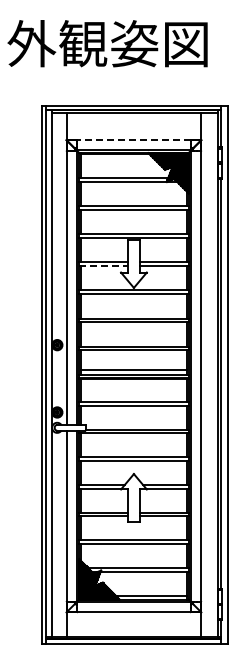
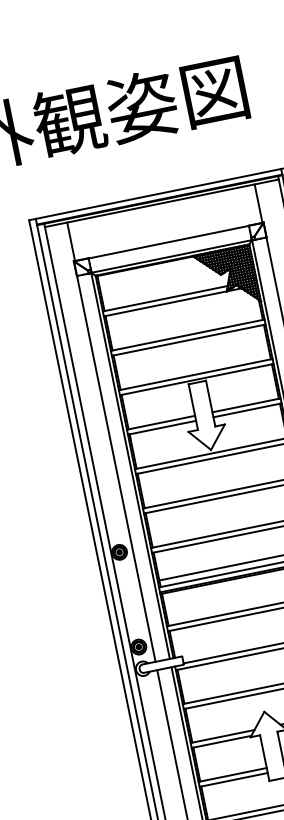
line: (133, 140) -> (168, 242), dashed -> solid
line: (104, 266) -> (163, 428), dashed -> solid

